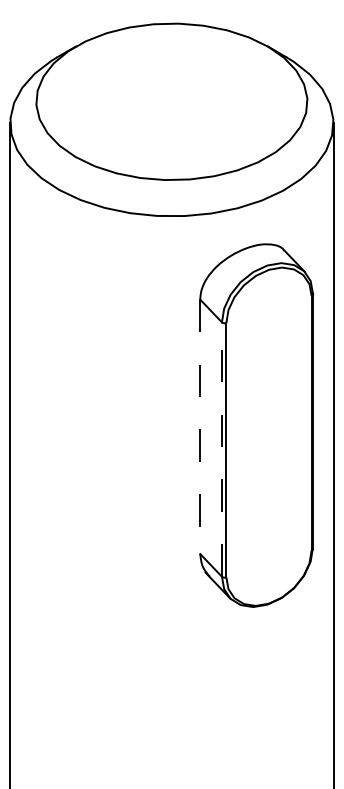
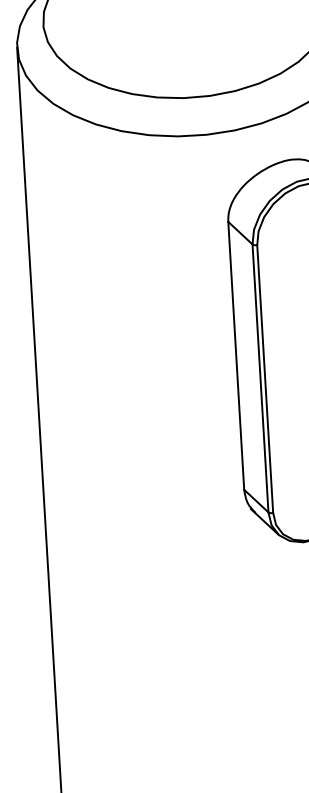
line: (200, 427) -> (236, 356), dashed -> solid
line: (221, 449) -> (260, 378), dashed -> solid

